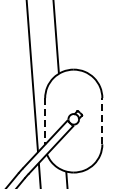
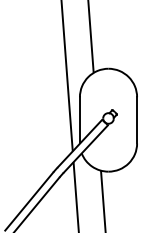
line: (102, 120) -> (137, 119), dashed -> solid
line: (44, 121) -> (79, 120), dashed -> solid

